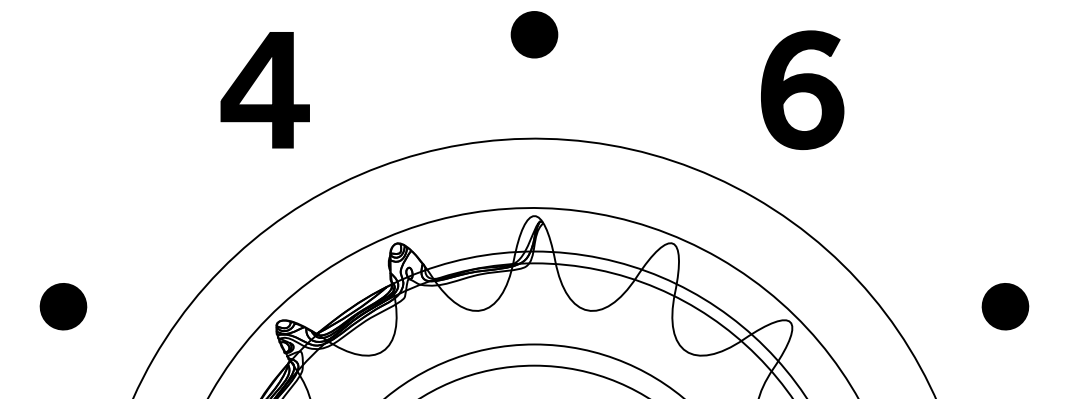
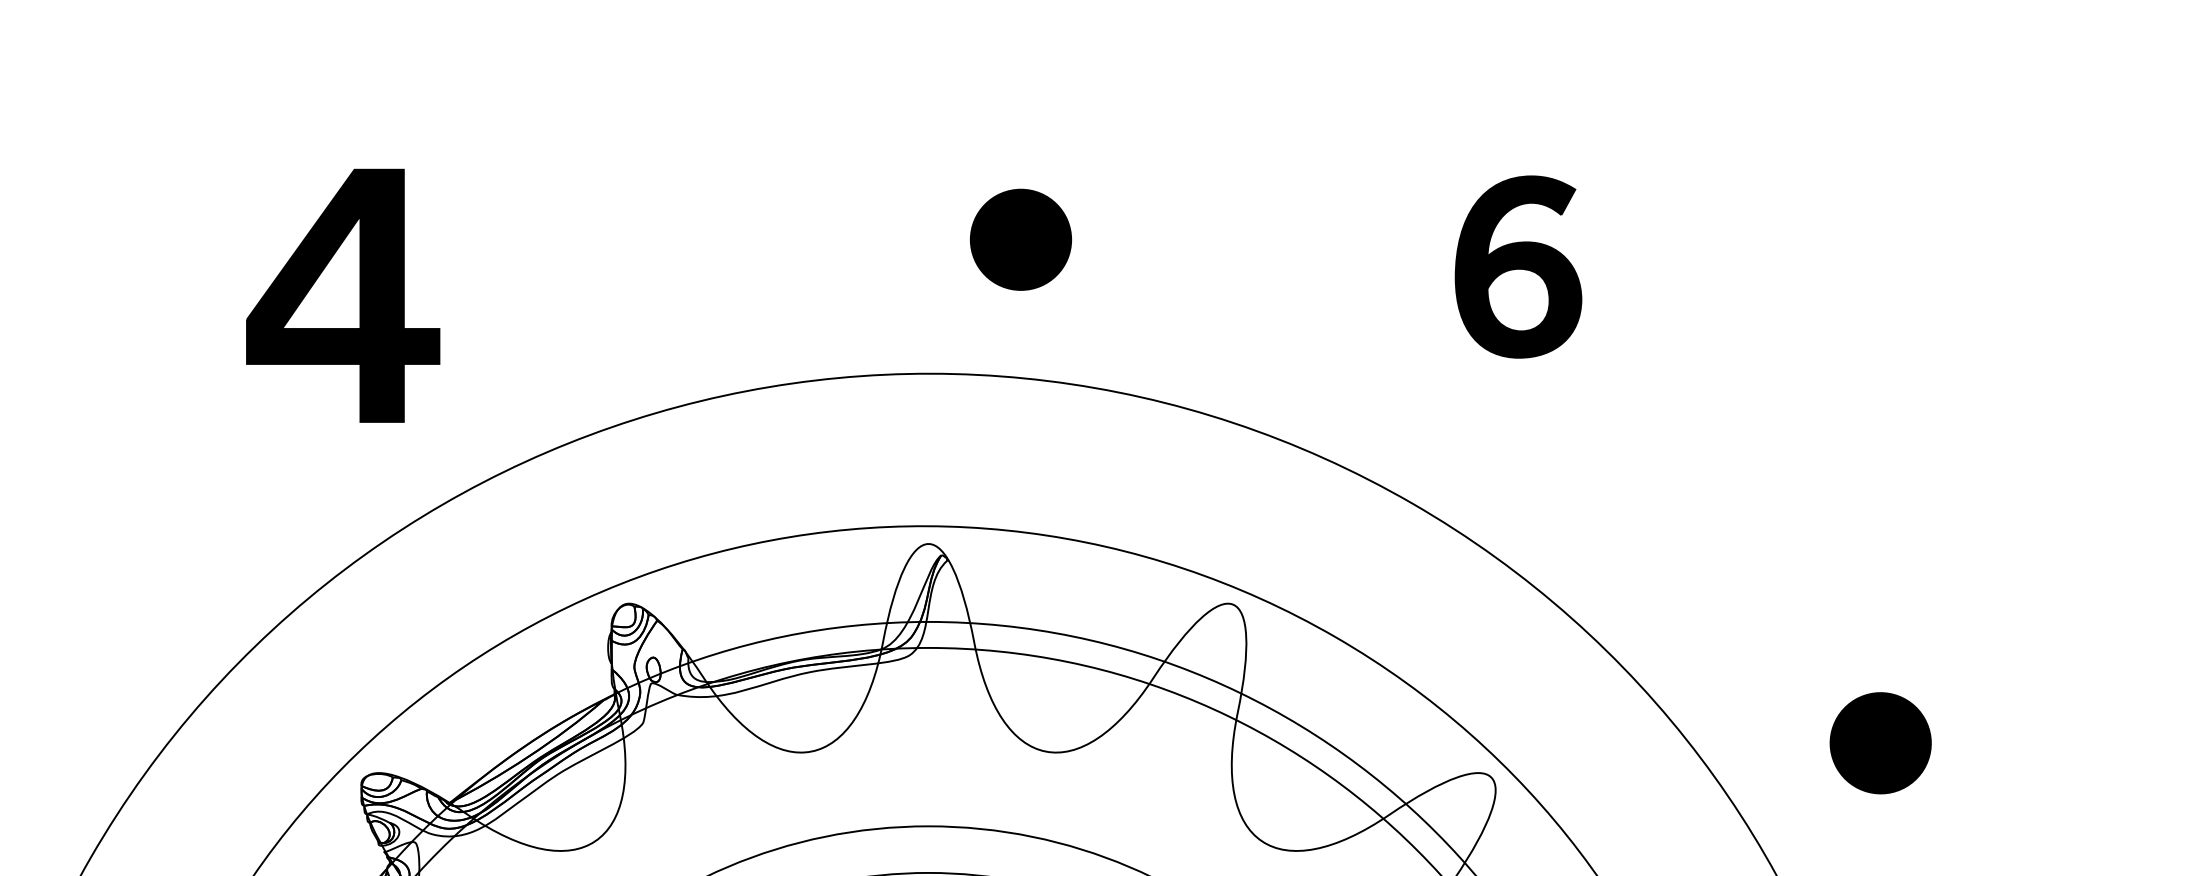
part: (534, 34) -> (1020, 239), moved
part: (802, 89) -> (1517, 265), size x0.7
part: (264, 90) -> (341, 296), moved
part: (1005, 306) -> (1880, 742), moved

